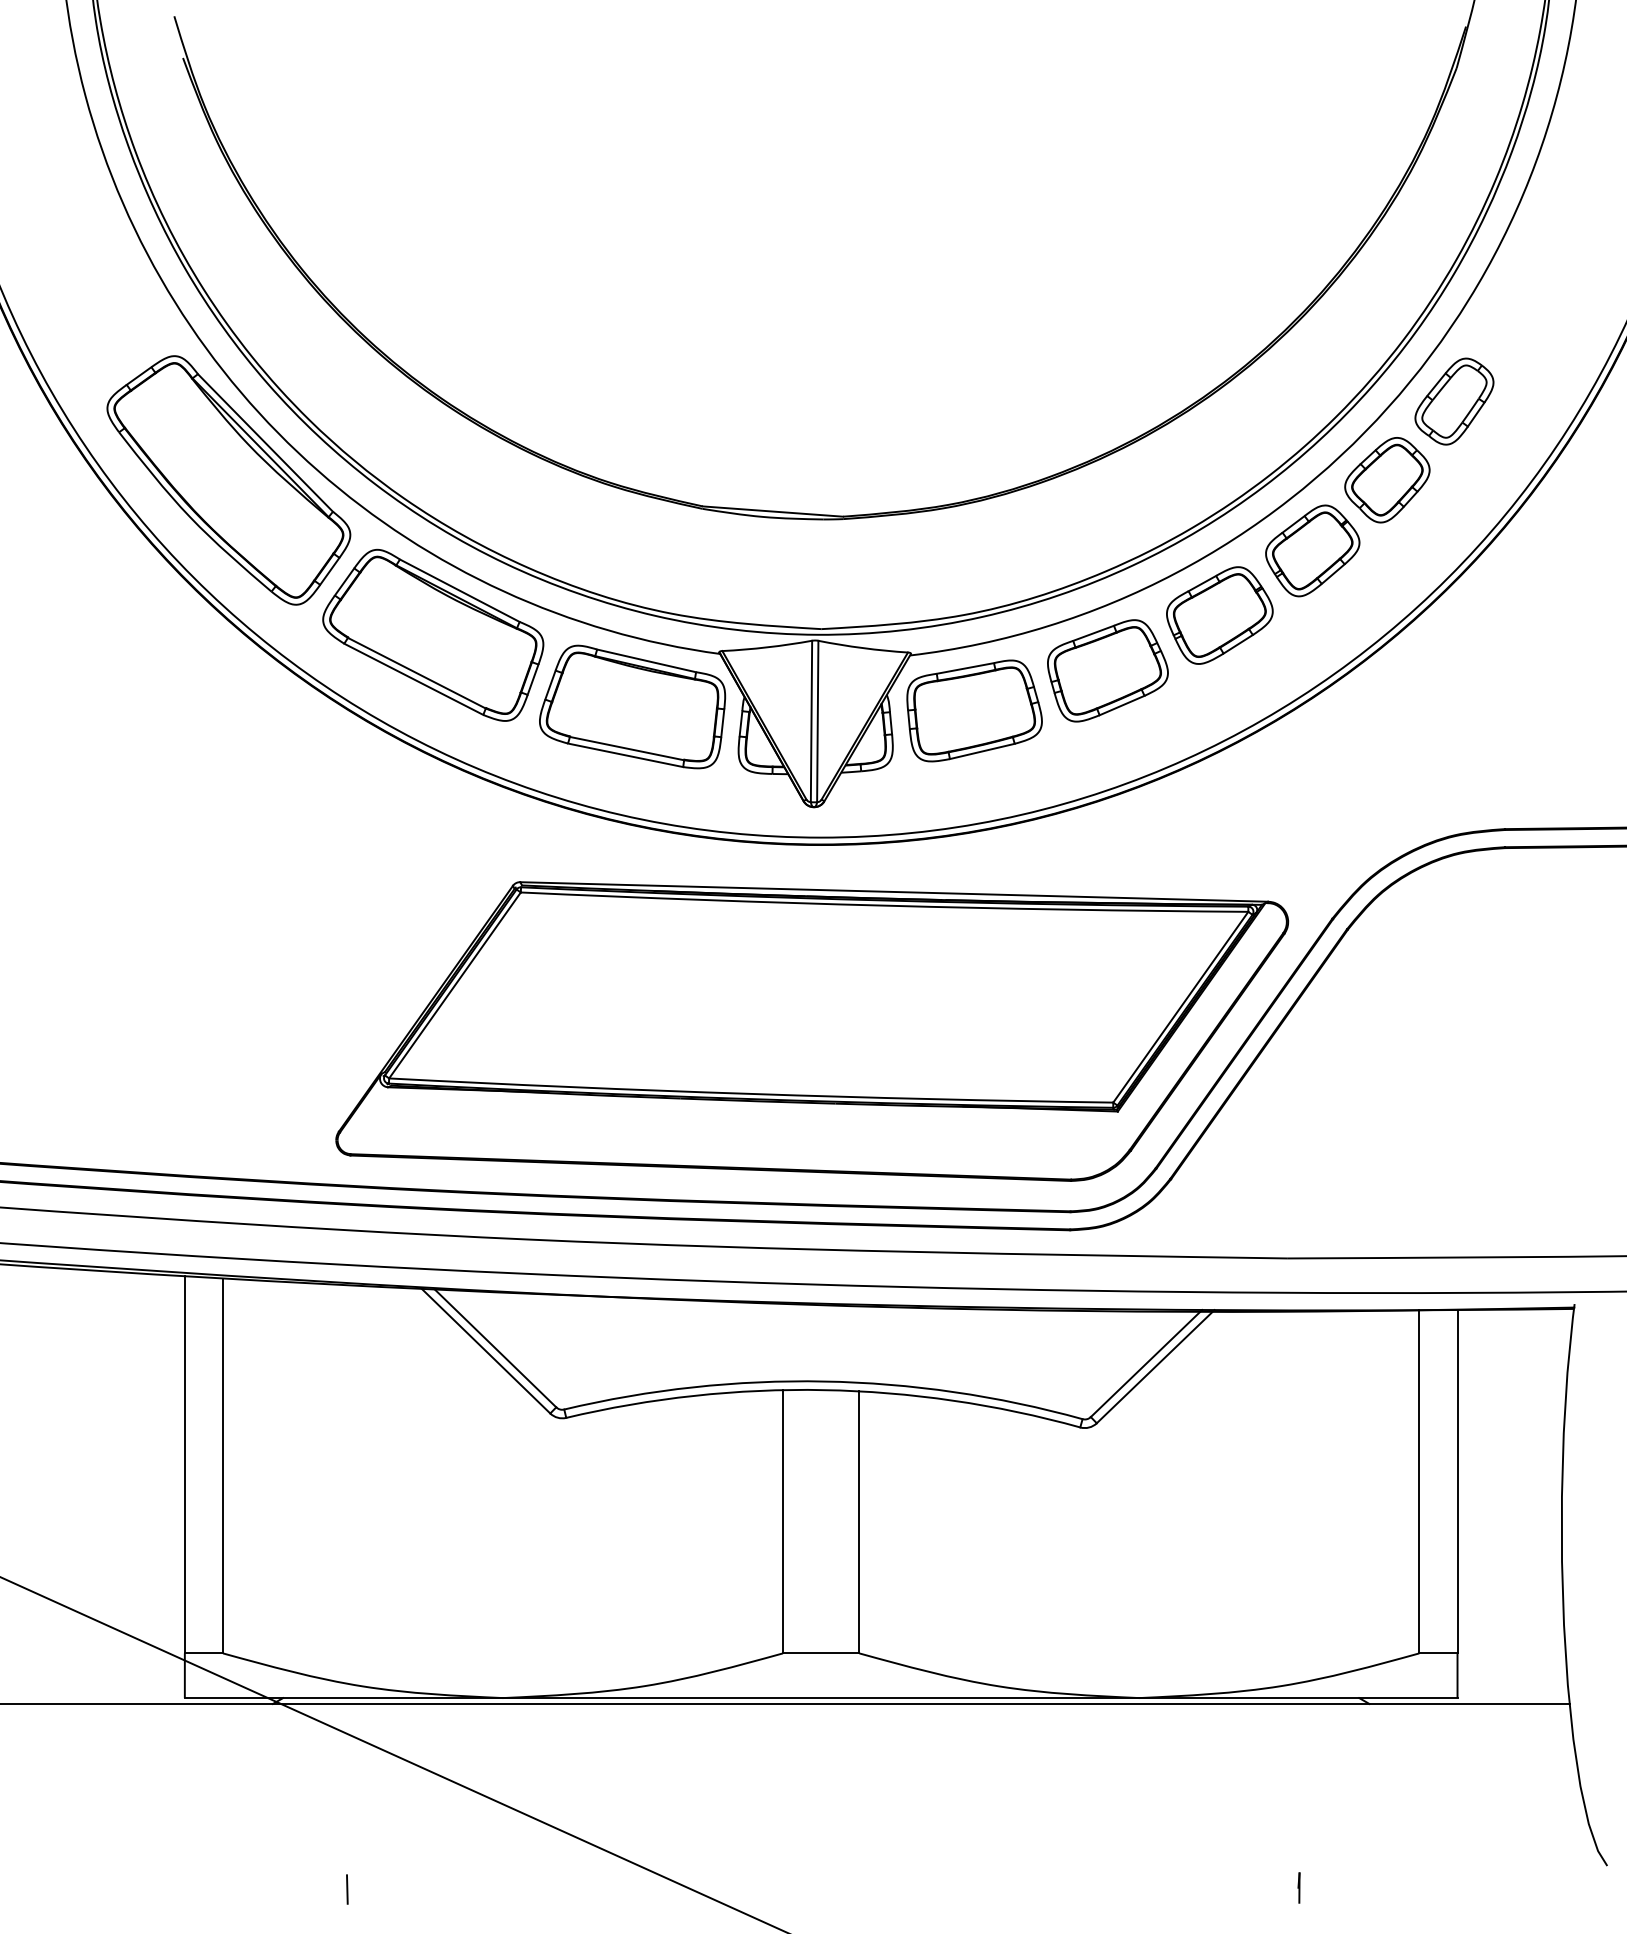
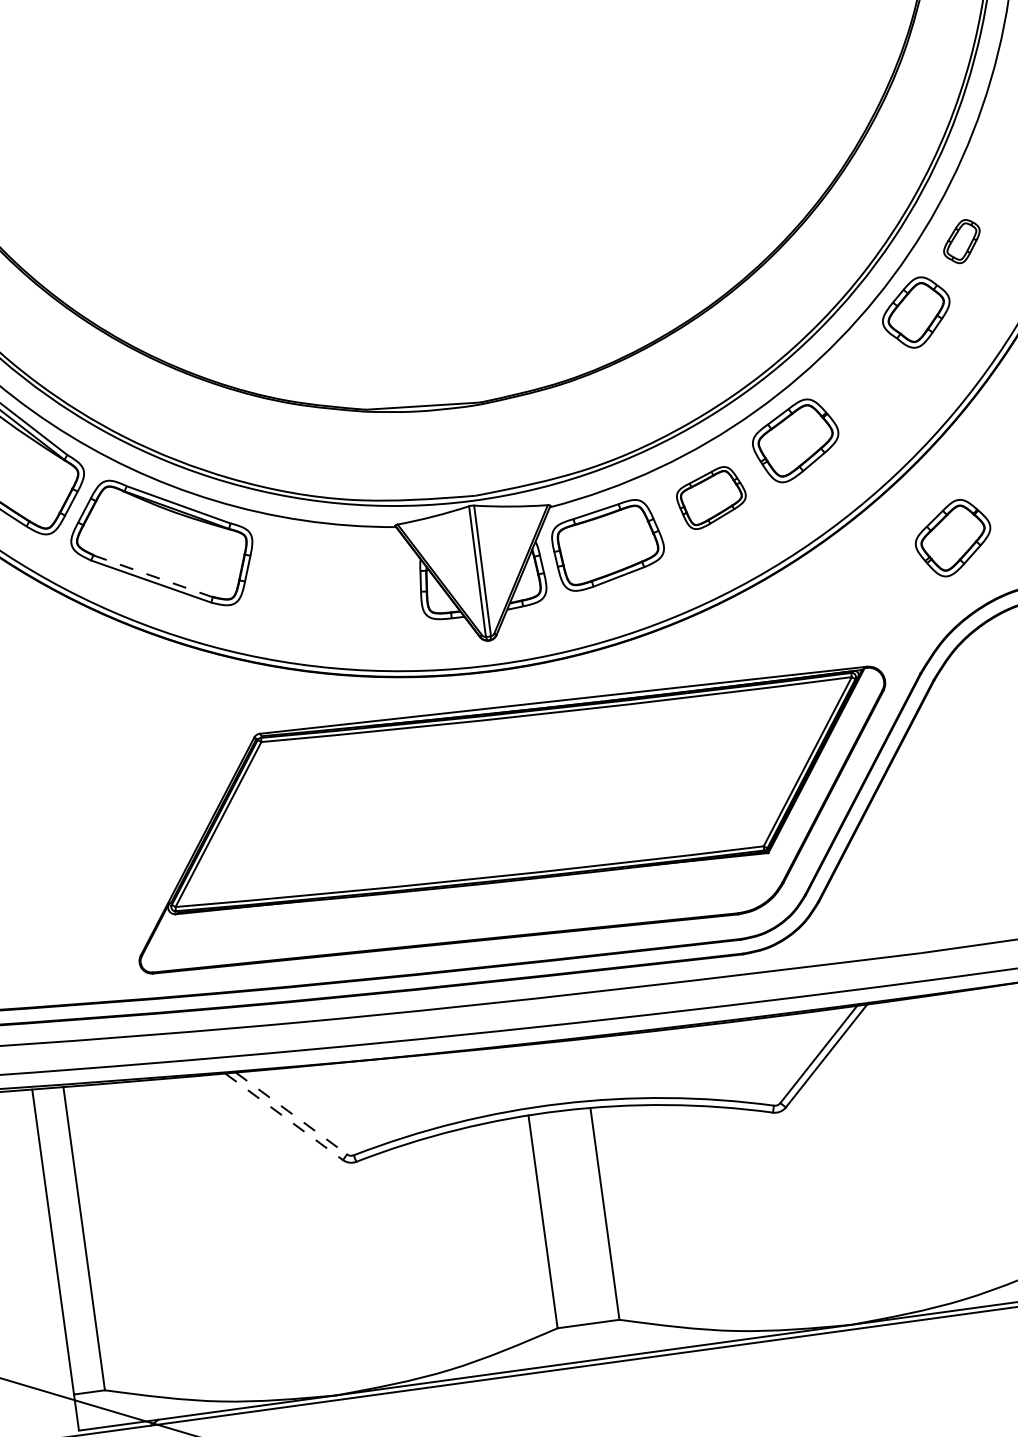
part: (1454, 401) -> (961, 241), size x0.6
part: (1312, 550) -> (953, 537), moved
part: (1107, 670) -> (711, 497), size x0.7
line: (417, 673) -> (153, 576), solid -> dashed
part: (632, 706) -> (331, 579), removed
line: (495, 1348) -> (291, 1113), solid -> dashed
line: (486, 1351) -> (284, 1117), solid -> dashed

